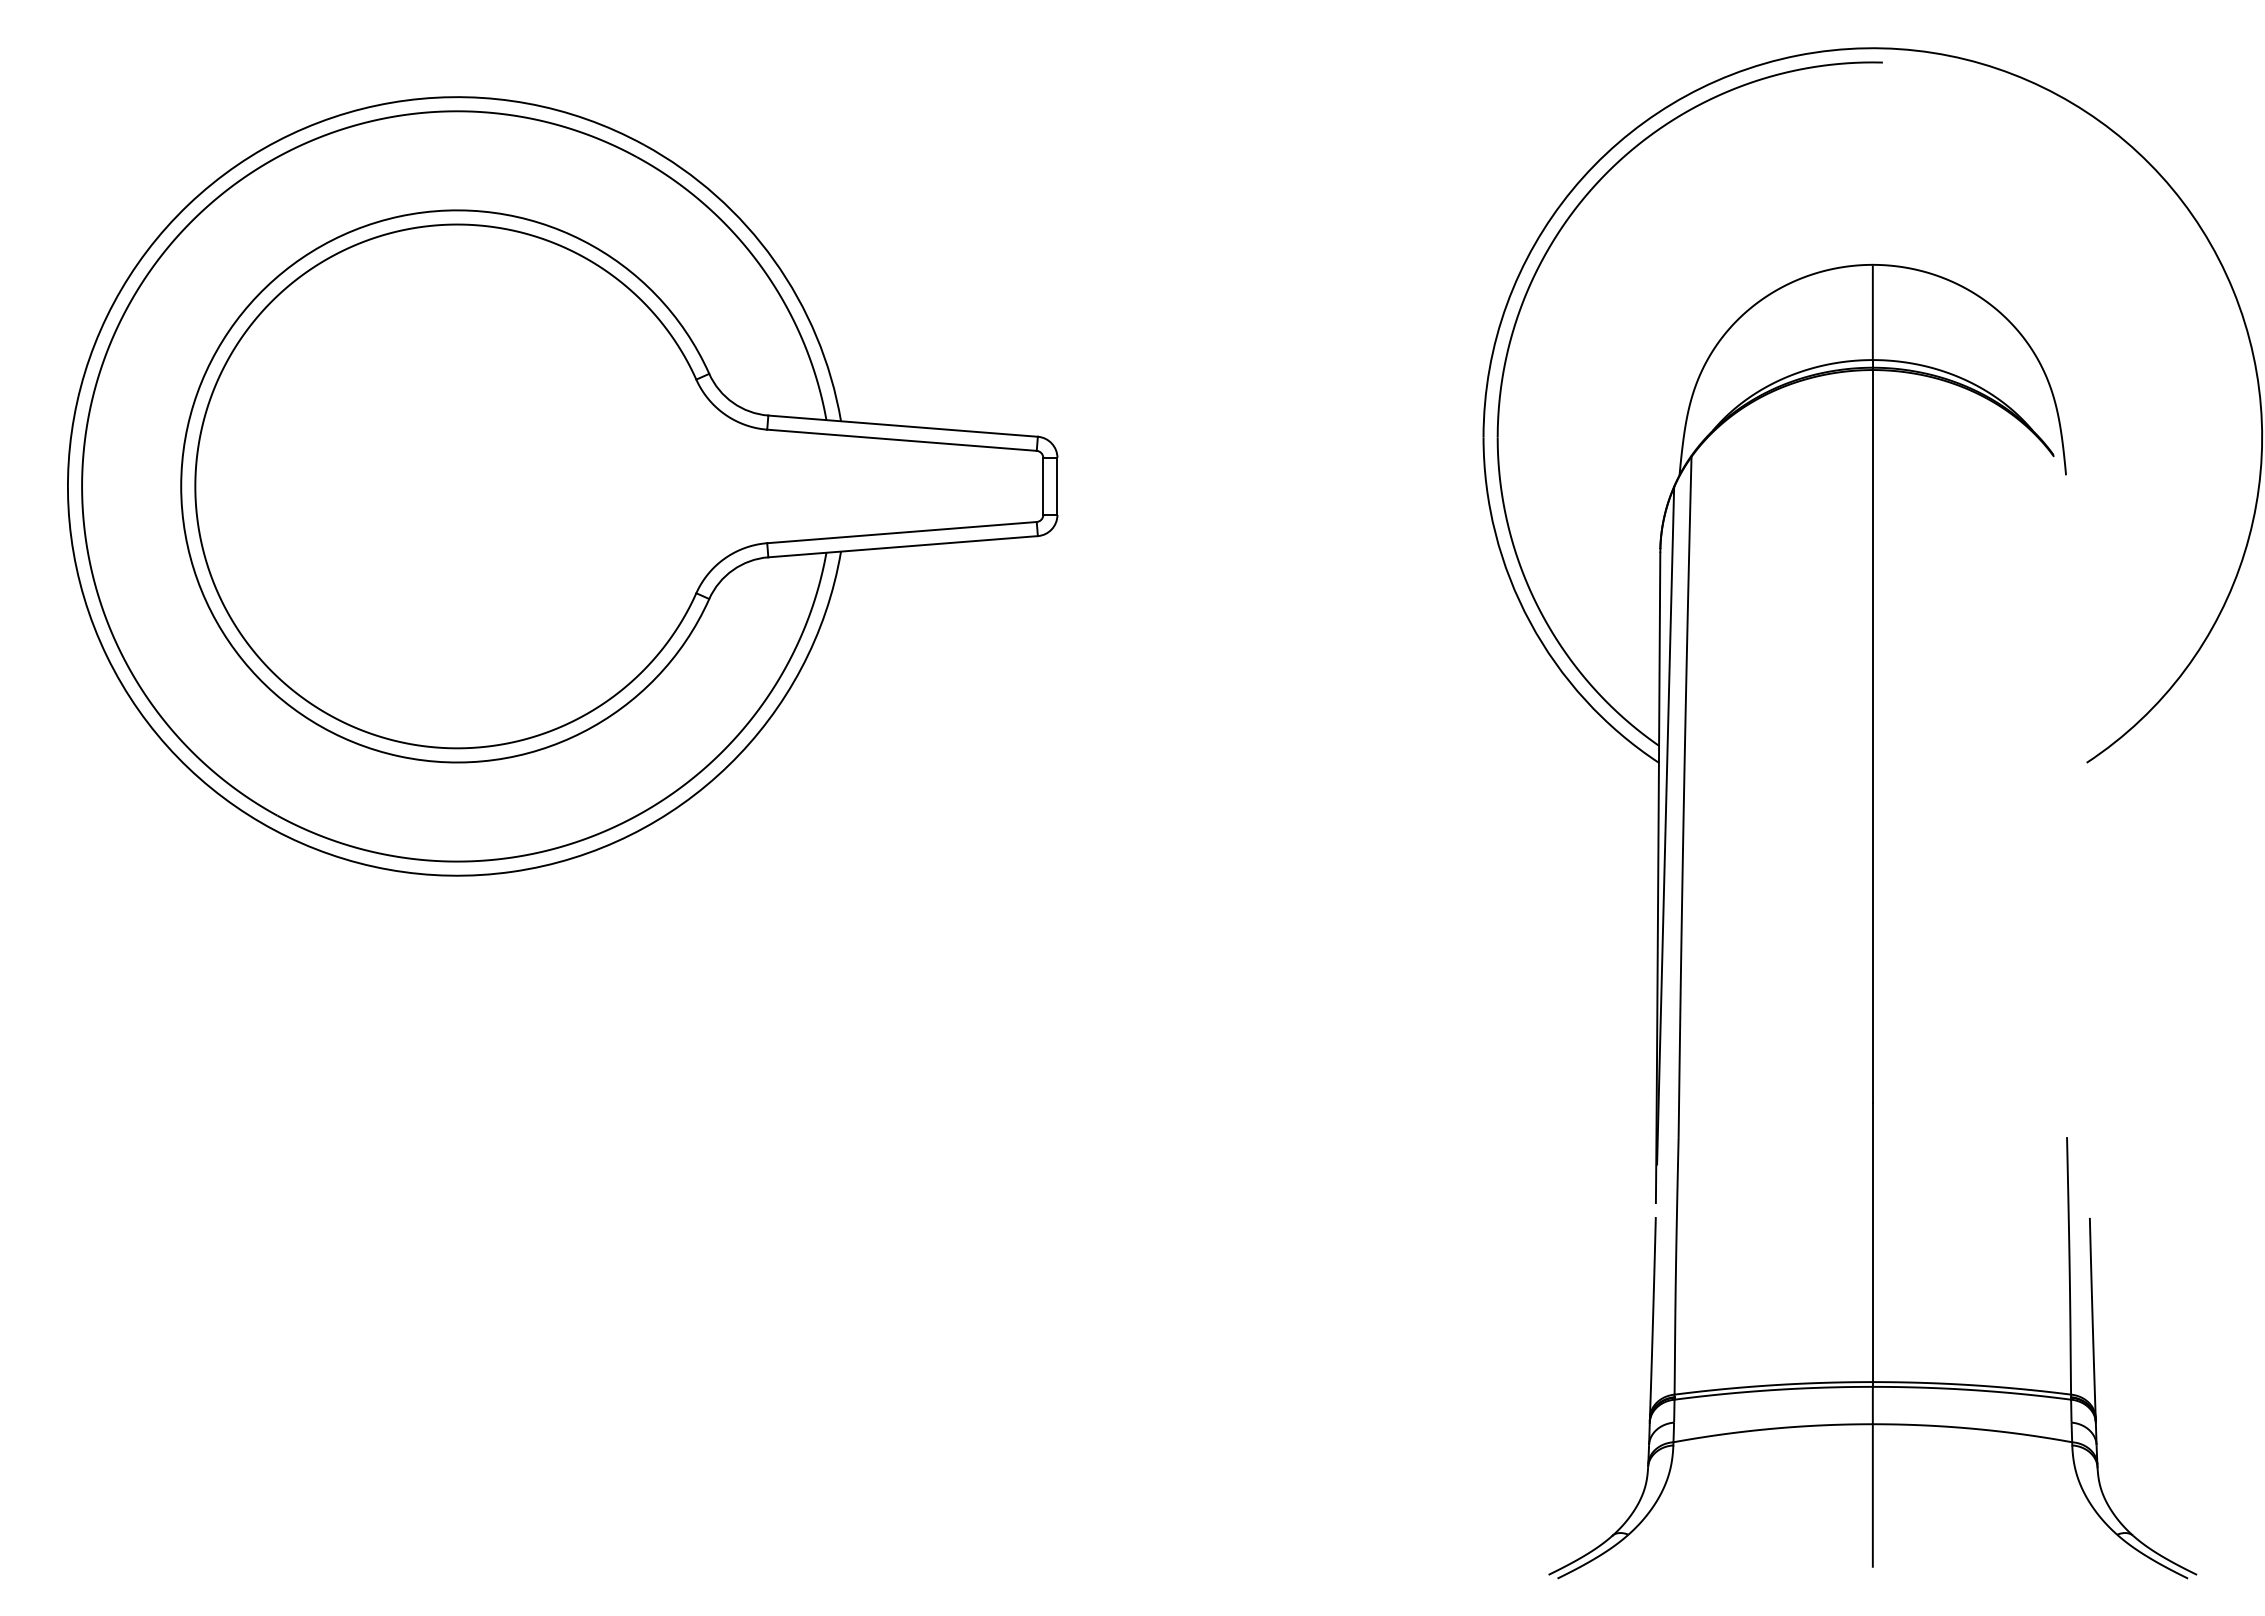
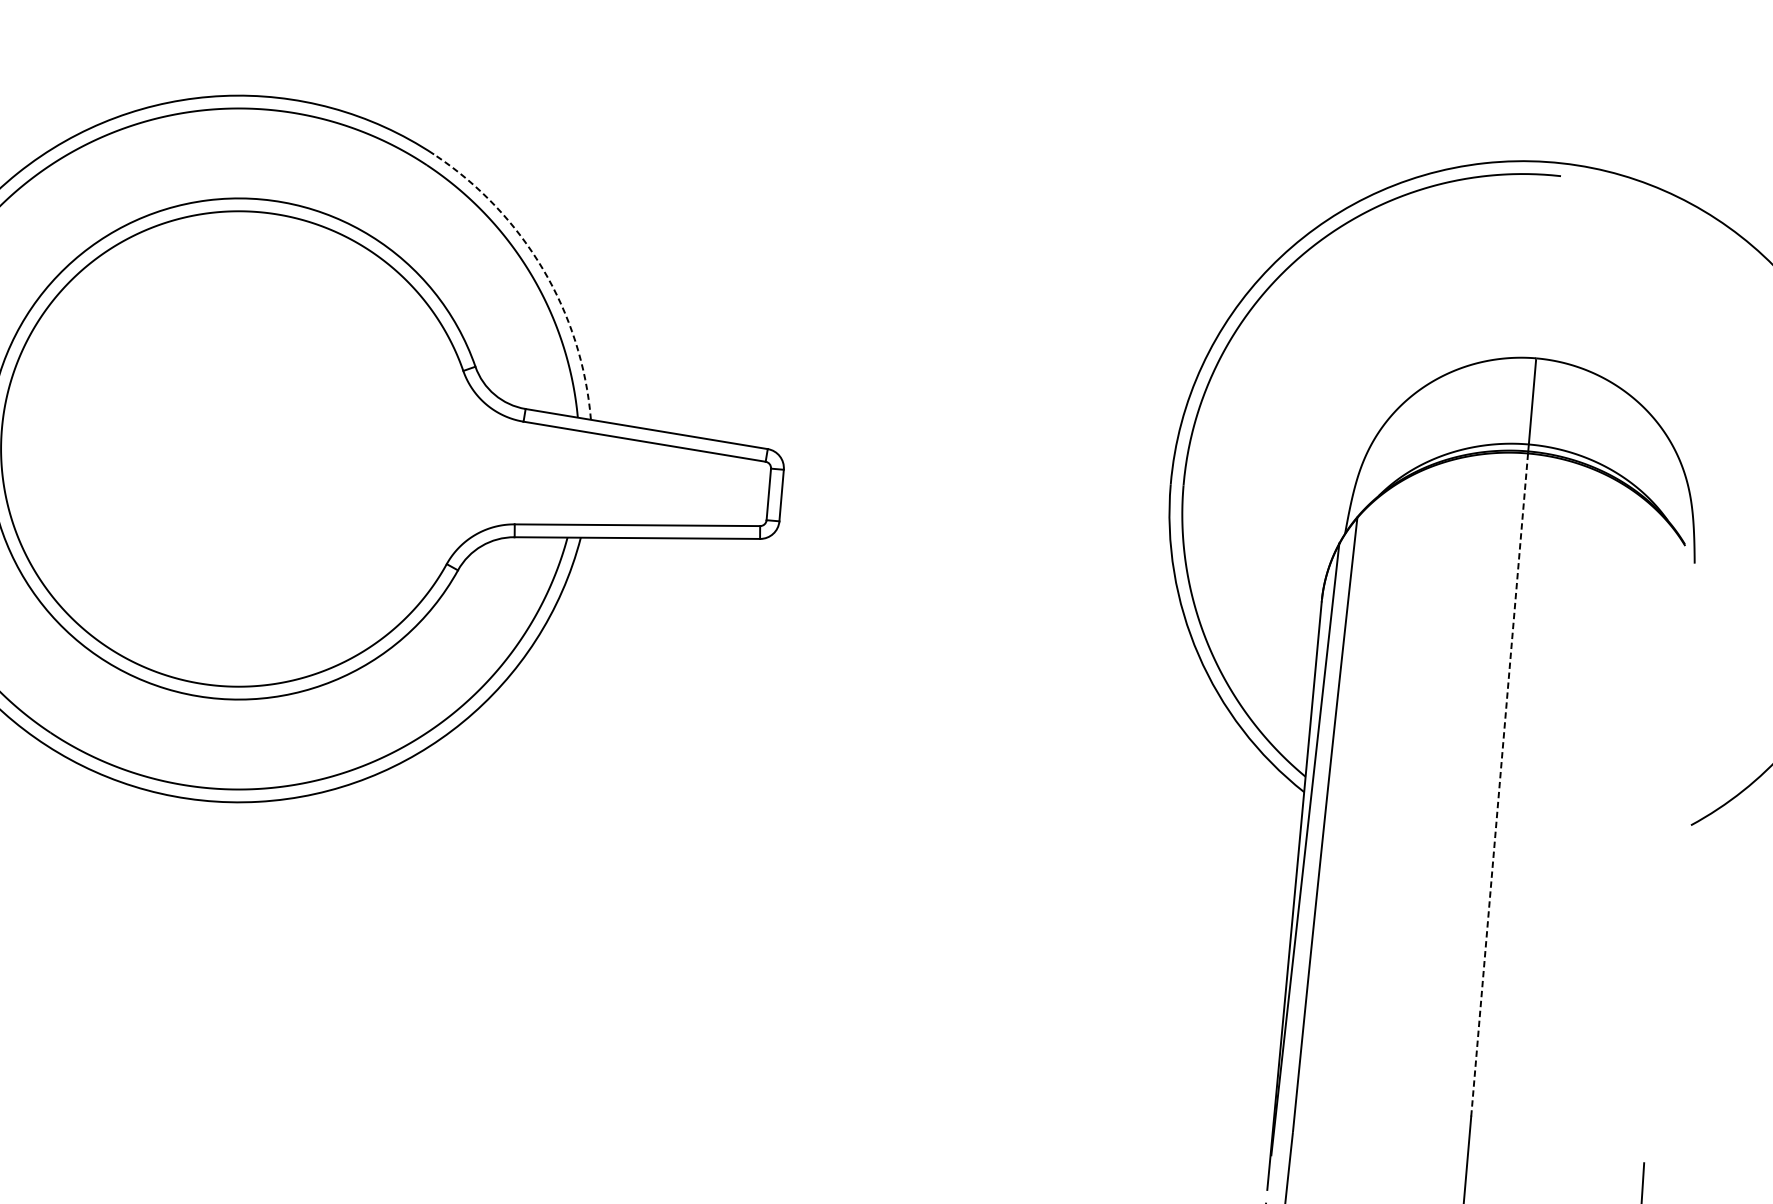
arc: (774, 260) -> (543, 269), solid -> dashed
line: (1872, 736) -> (1499, 784), solid -> dashed

